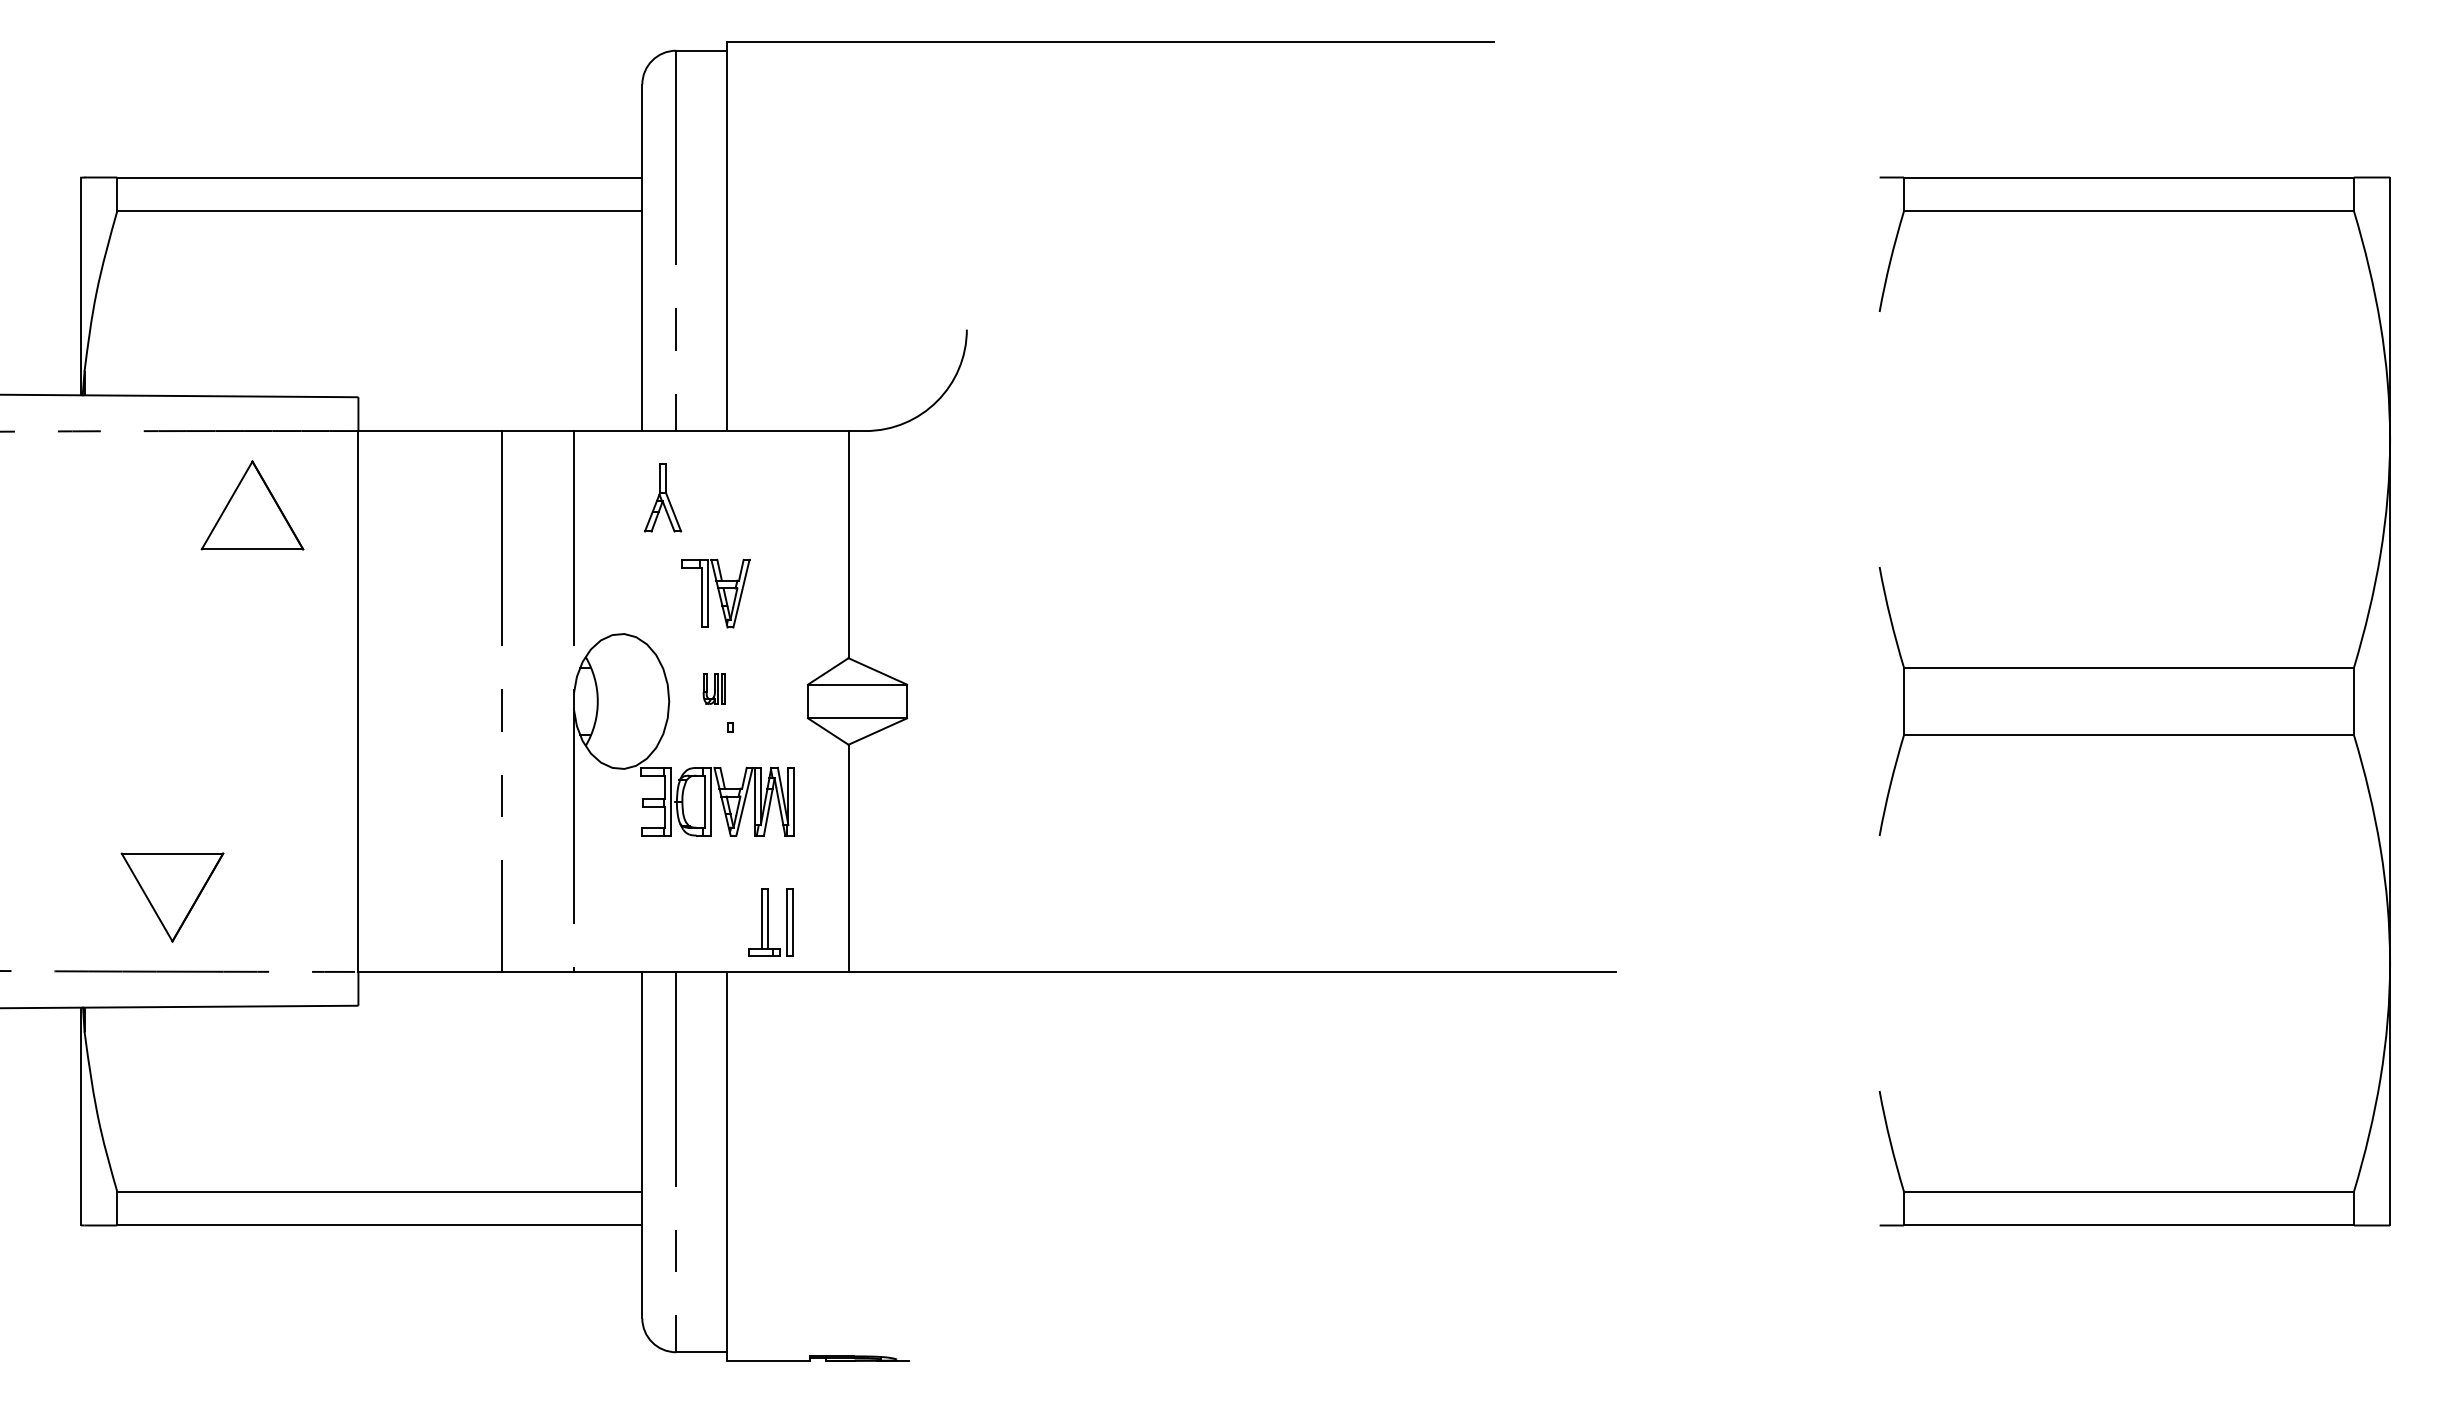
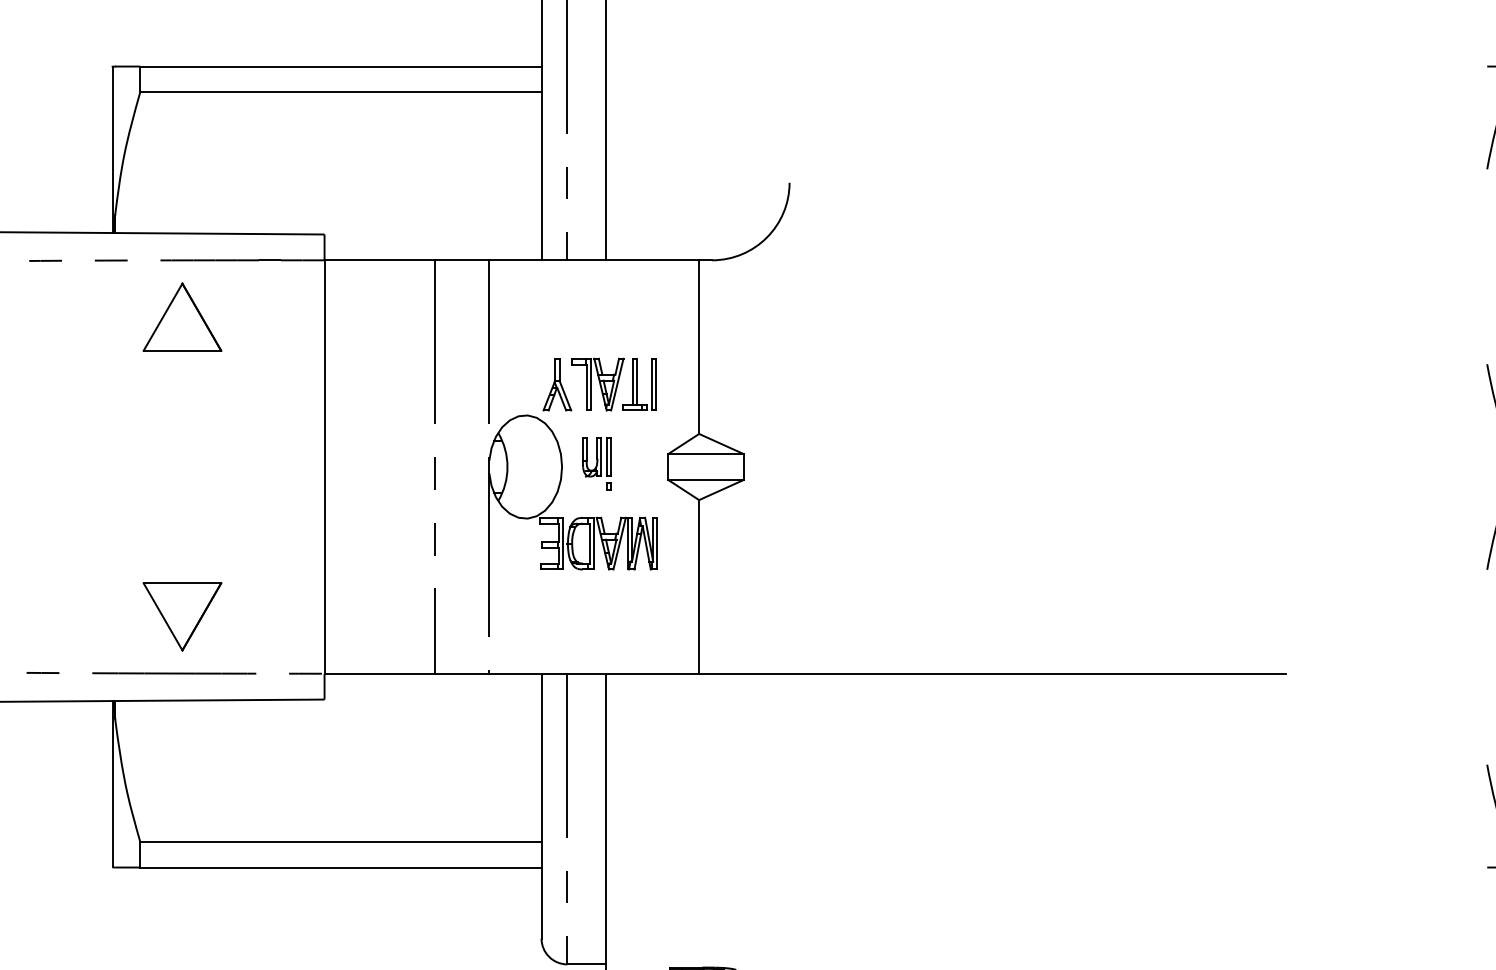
part: (663, 497) -> (557, 384), moved
part: (252, 505) -> (182, 317), moved
part: (714, 688) -> (596, 457), size x1.67
part: (770, 922) -> (639, 384), moved

